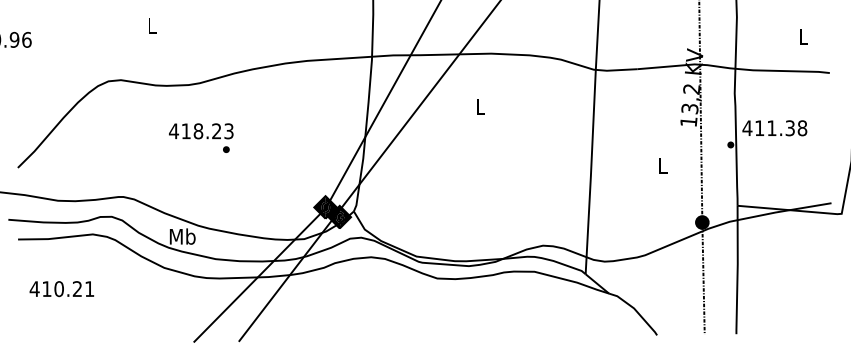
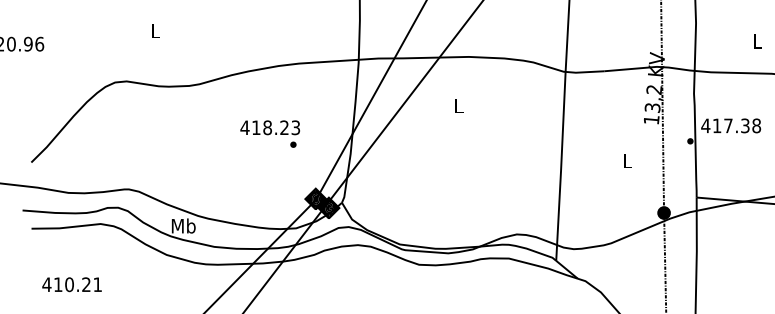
text: (771, 127) -> (728, 125), 411.38 -> 417.38
text: (201, 137) -> (270, 133), moved
text: (61, 289) -> (71, 285), moved

